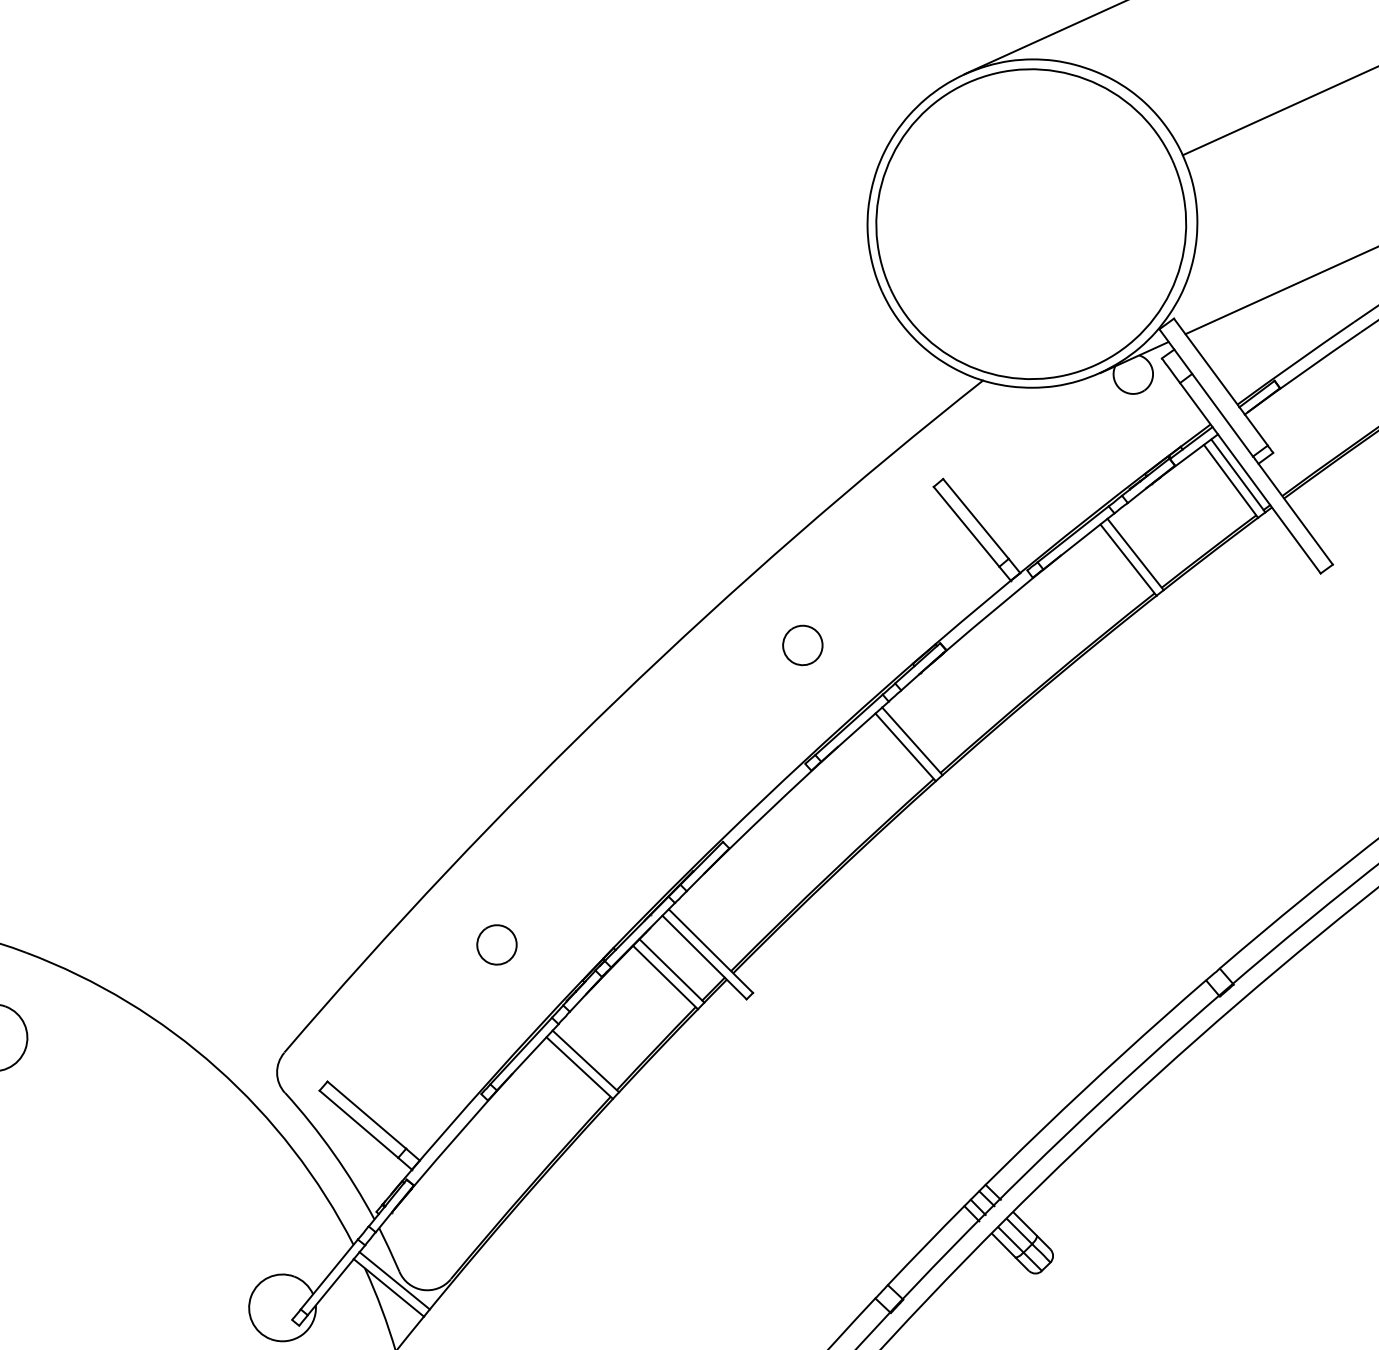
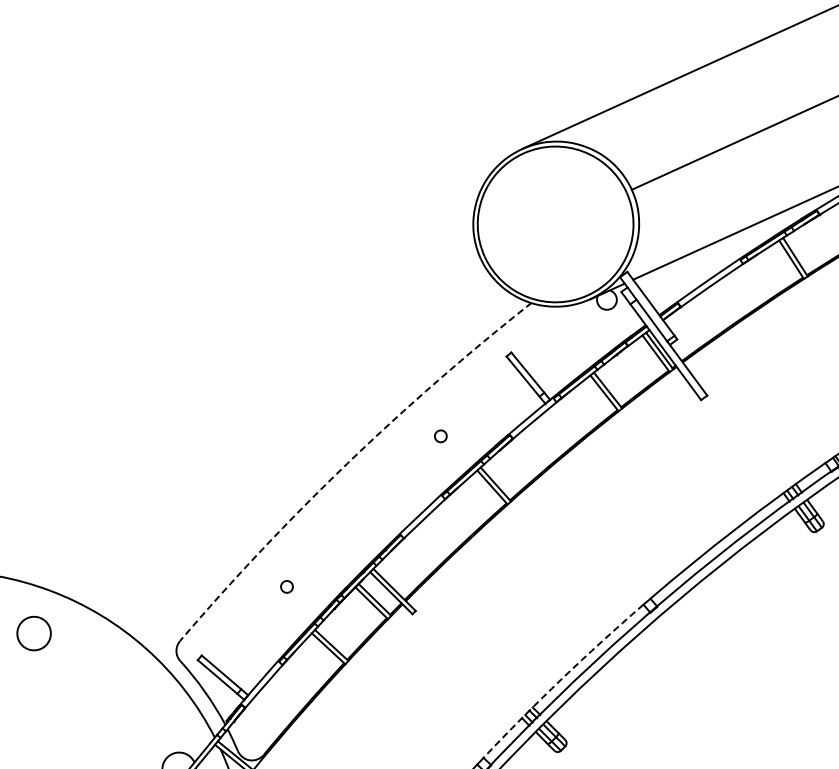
part: (802, 645) -> (440, 436), size x0.6
arc: (617, 699) -> (347, 463), solid -> dashed
part: (495, 944) -> (286, 586), size x0.6
arc: (1042, 1129) -> (561, 679), solid -> dashed

